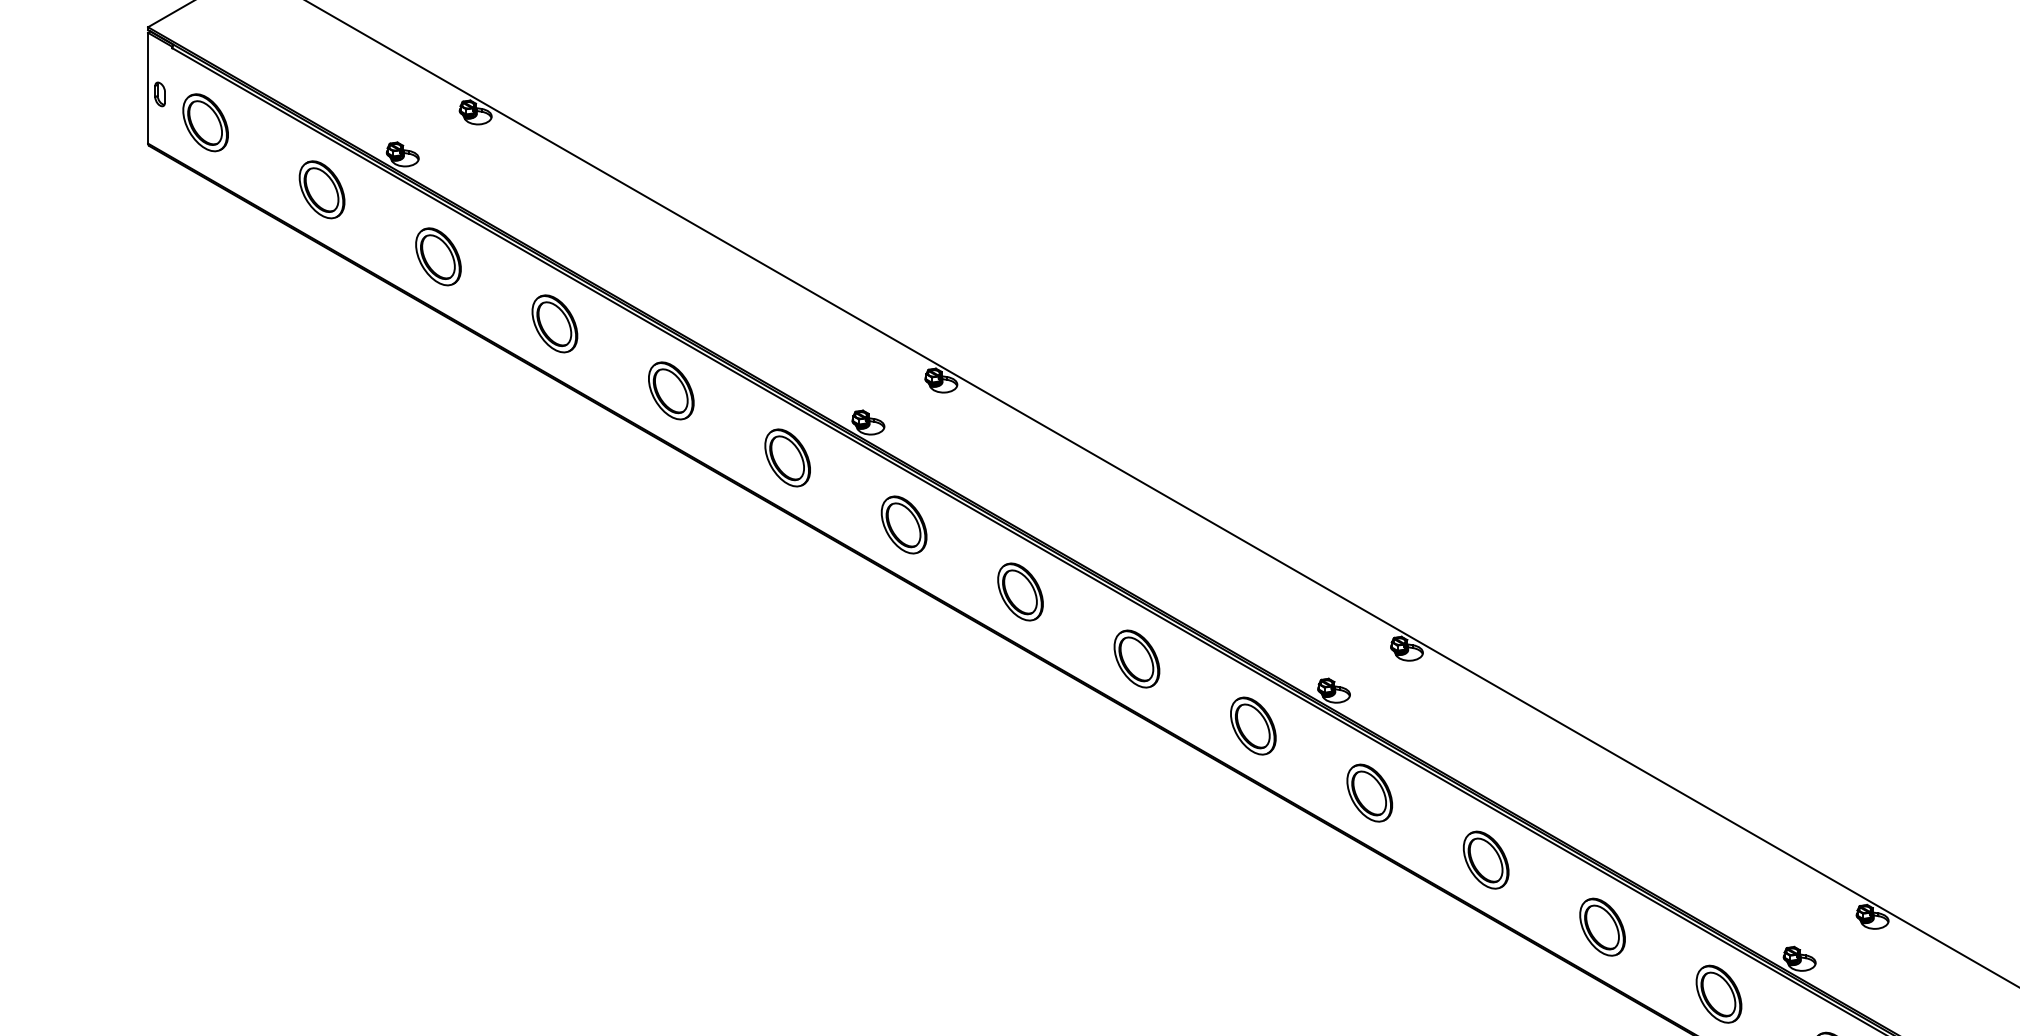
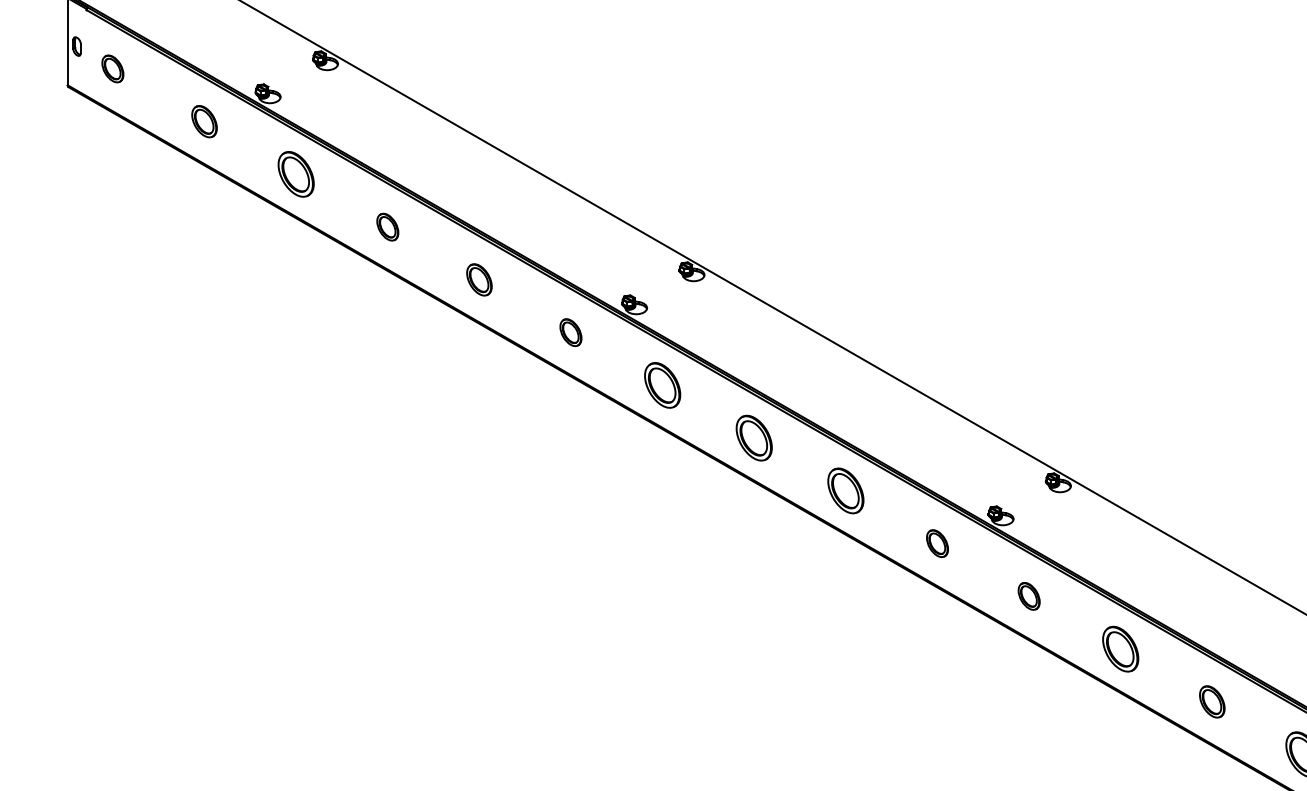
part: (205, 122) -> (112, 68), size x0.6
part: (321, 189) -> (204, 121), size x0.7
part: (554, 323) -> (387, 226), size x0.6
part: (671, 390) -> (479, 279), size x0.7
part: (787, 457) -> (570, 332), size x0.6
part: (1253, 725) -> (937, 543), size x0.6
part: (1369, 792) -> (1028, 595), size x0.6
part: (1602, 926) -> (1212, 701), size x0.7

